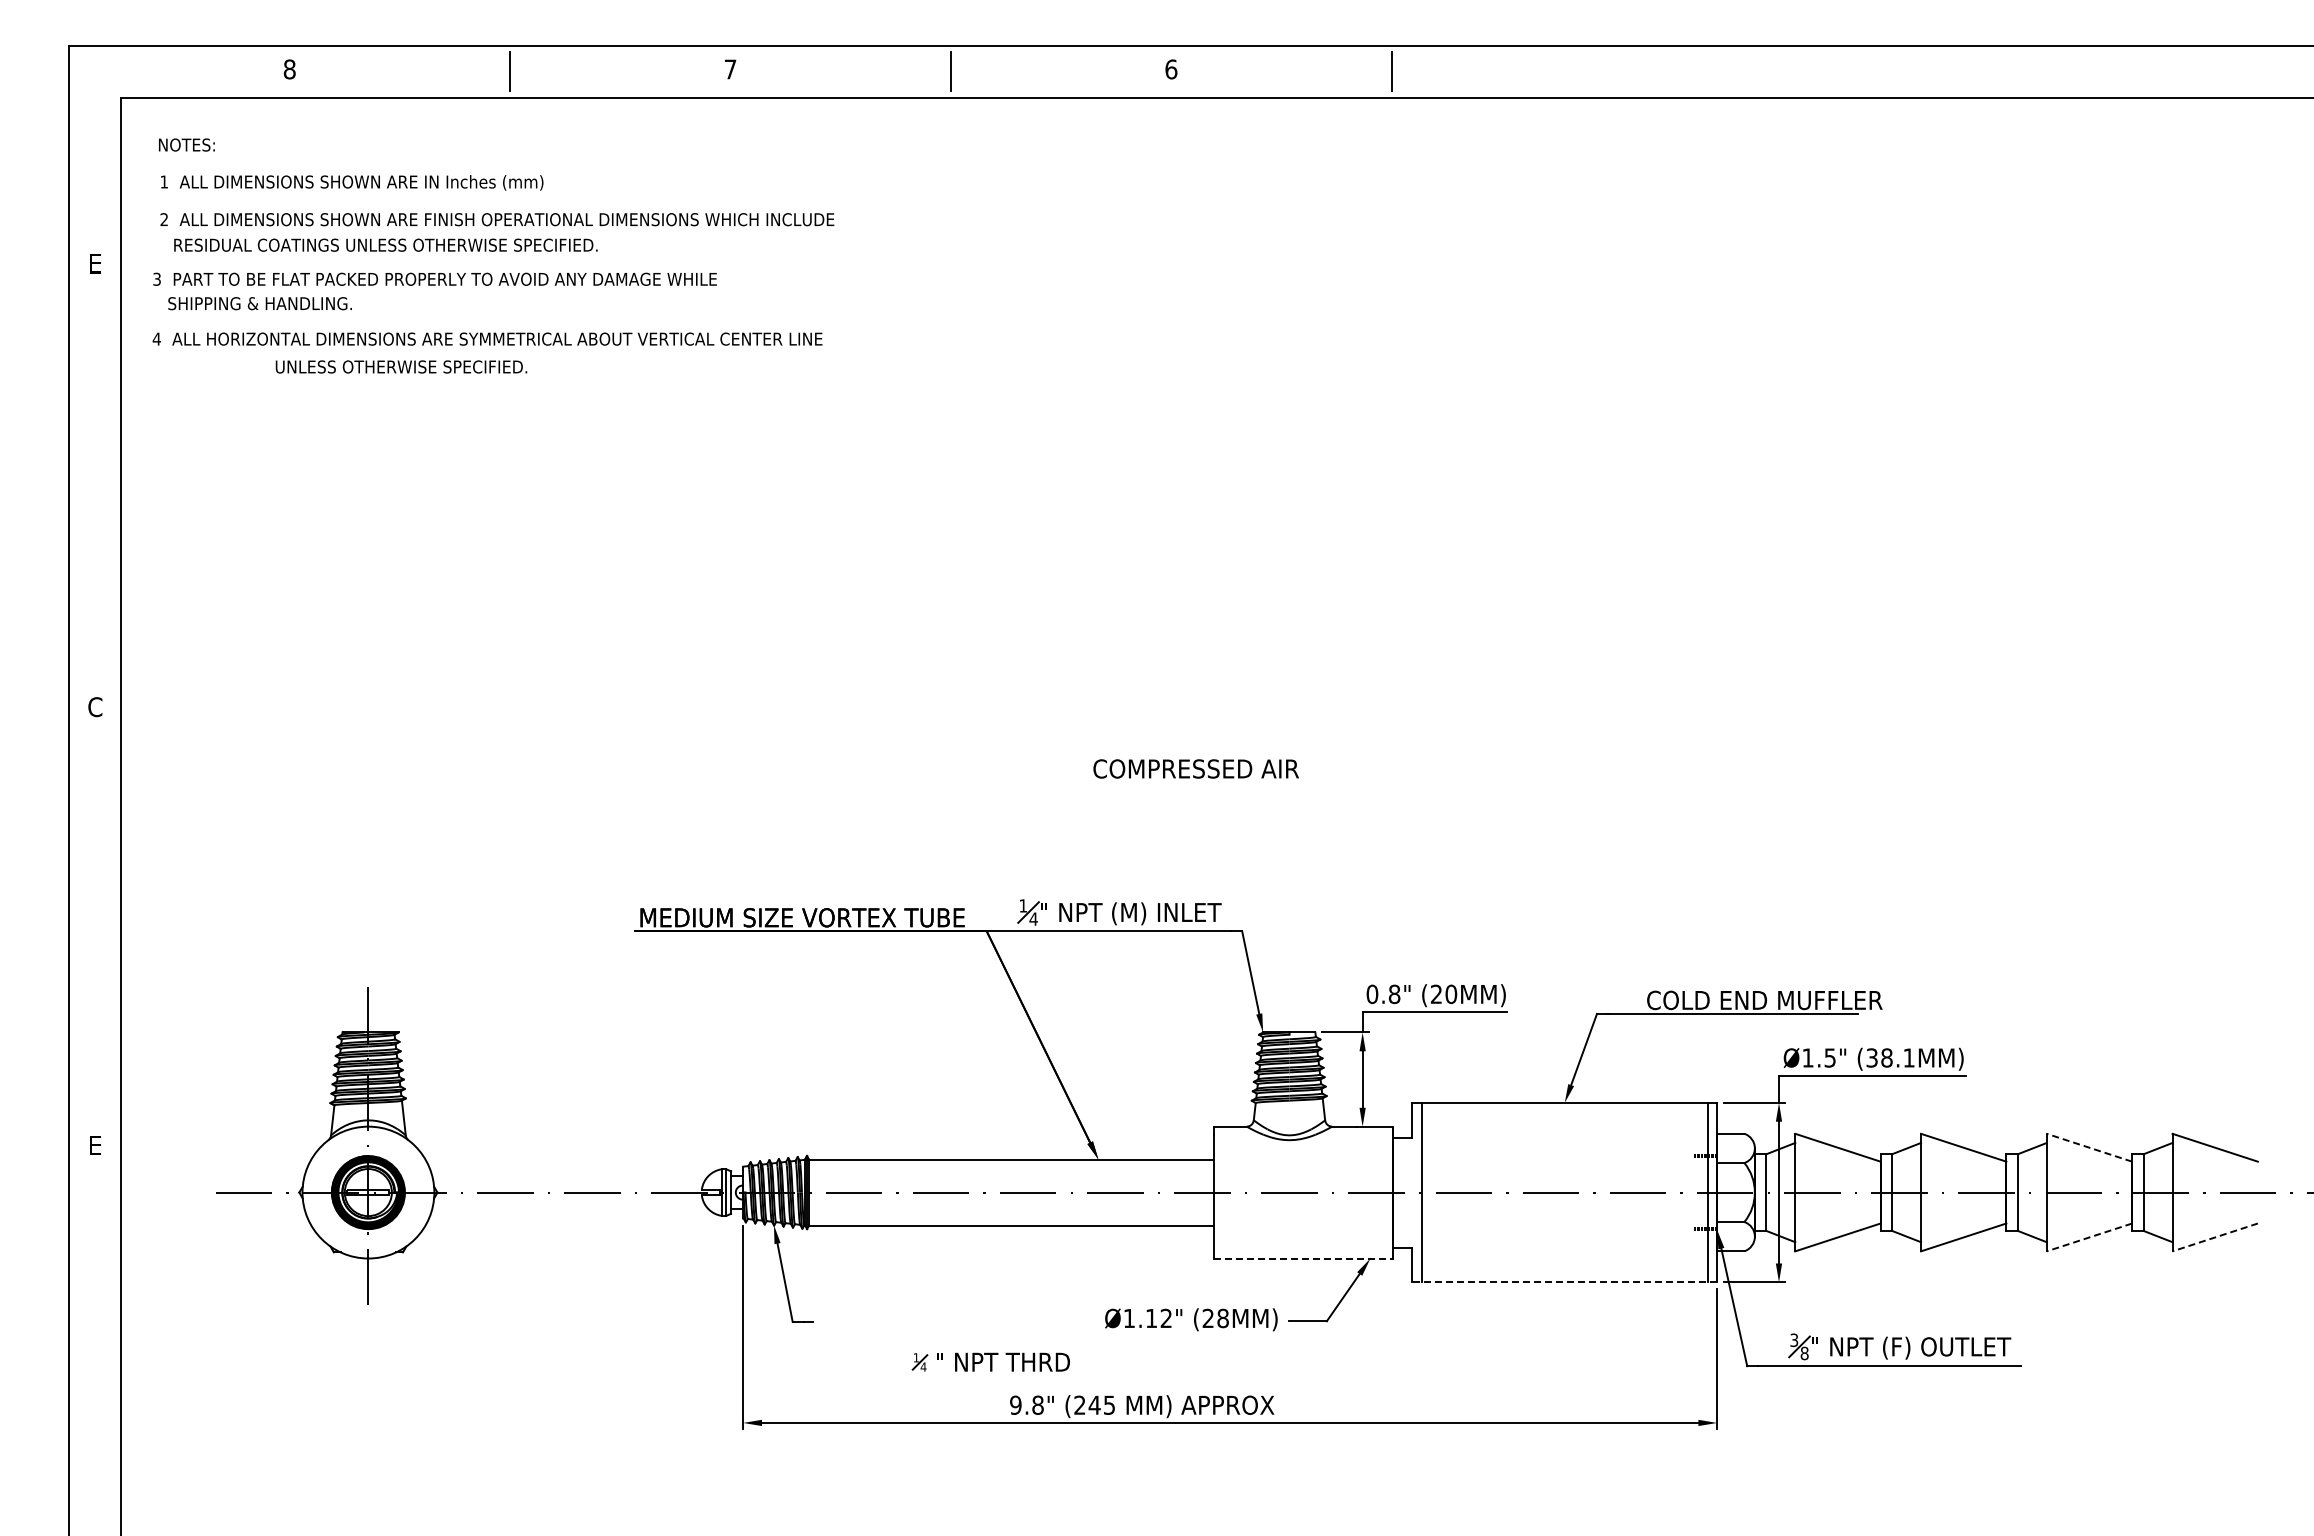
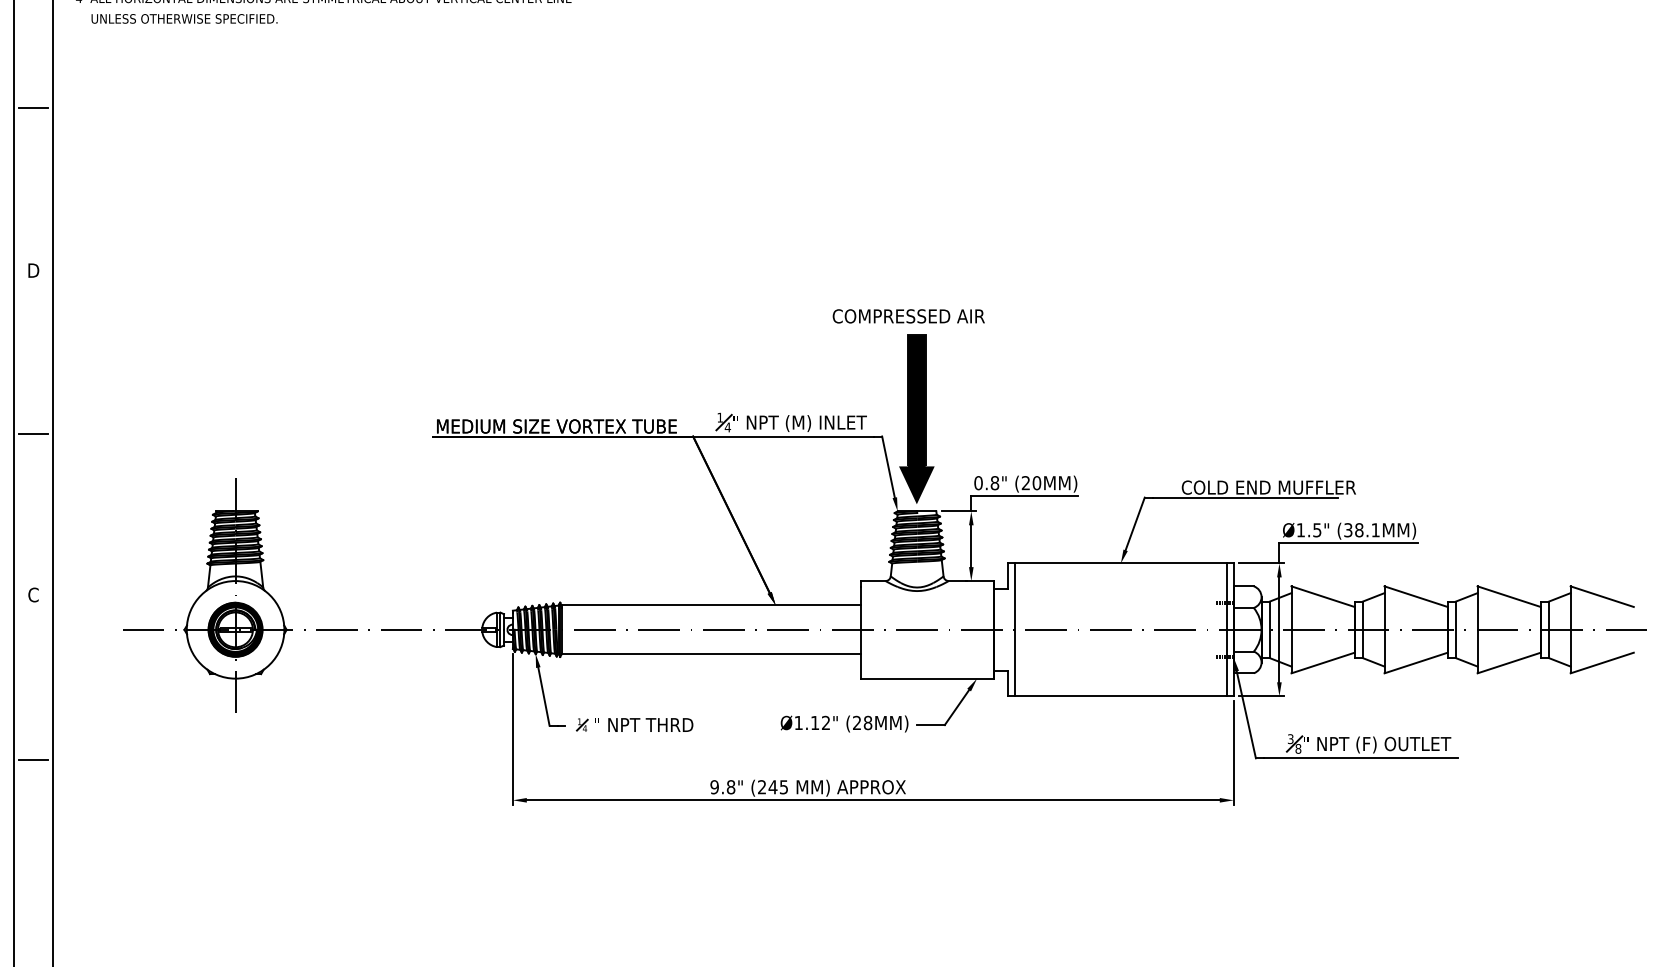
text: (401, 366) -> (184, 18), moved
line: (94, 486) -> (32, 107), added
text: (95, 707) -> (33, 270), C -> D
text: (1195, 768) -> (908, 316), moved
part: (1288, 908) -> (916, 419), added
line: (94, 927) -> (32, 433), added
text: (95, 1145) -> (33, 595), E -> C
line: (2089, 1147) -> (1509, 596), dashed -> solid
line: (2089, 1237) -> (1509, 663), dashed -> solid
line: (2215, 1237) -> (1602, 663), dashed -> solid
line: (1304, 1258) -> (928, 678), dashed -> solid
line: (1564, 1282) -> (1120, 696), dashed -> solid
part: (990, 1361) -> (634, 724), moved
line: (94, 1368) -> (32, 760), added

